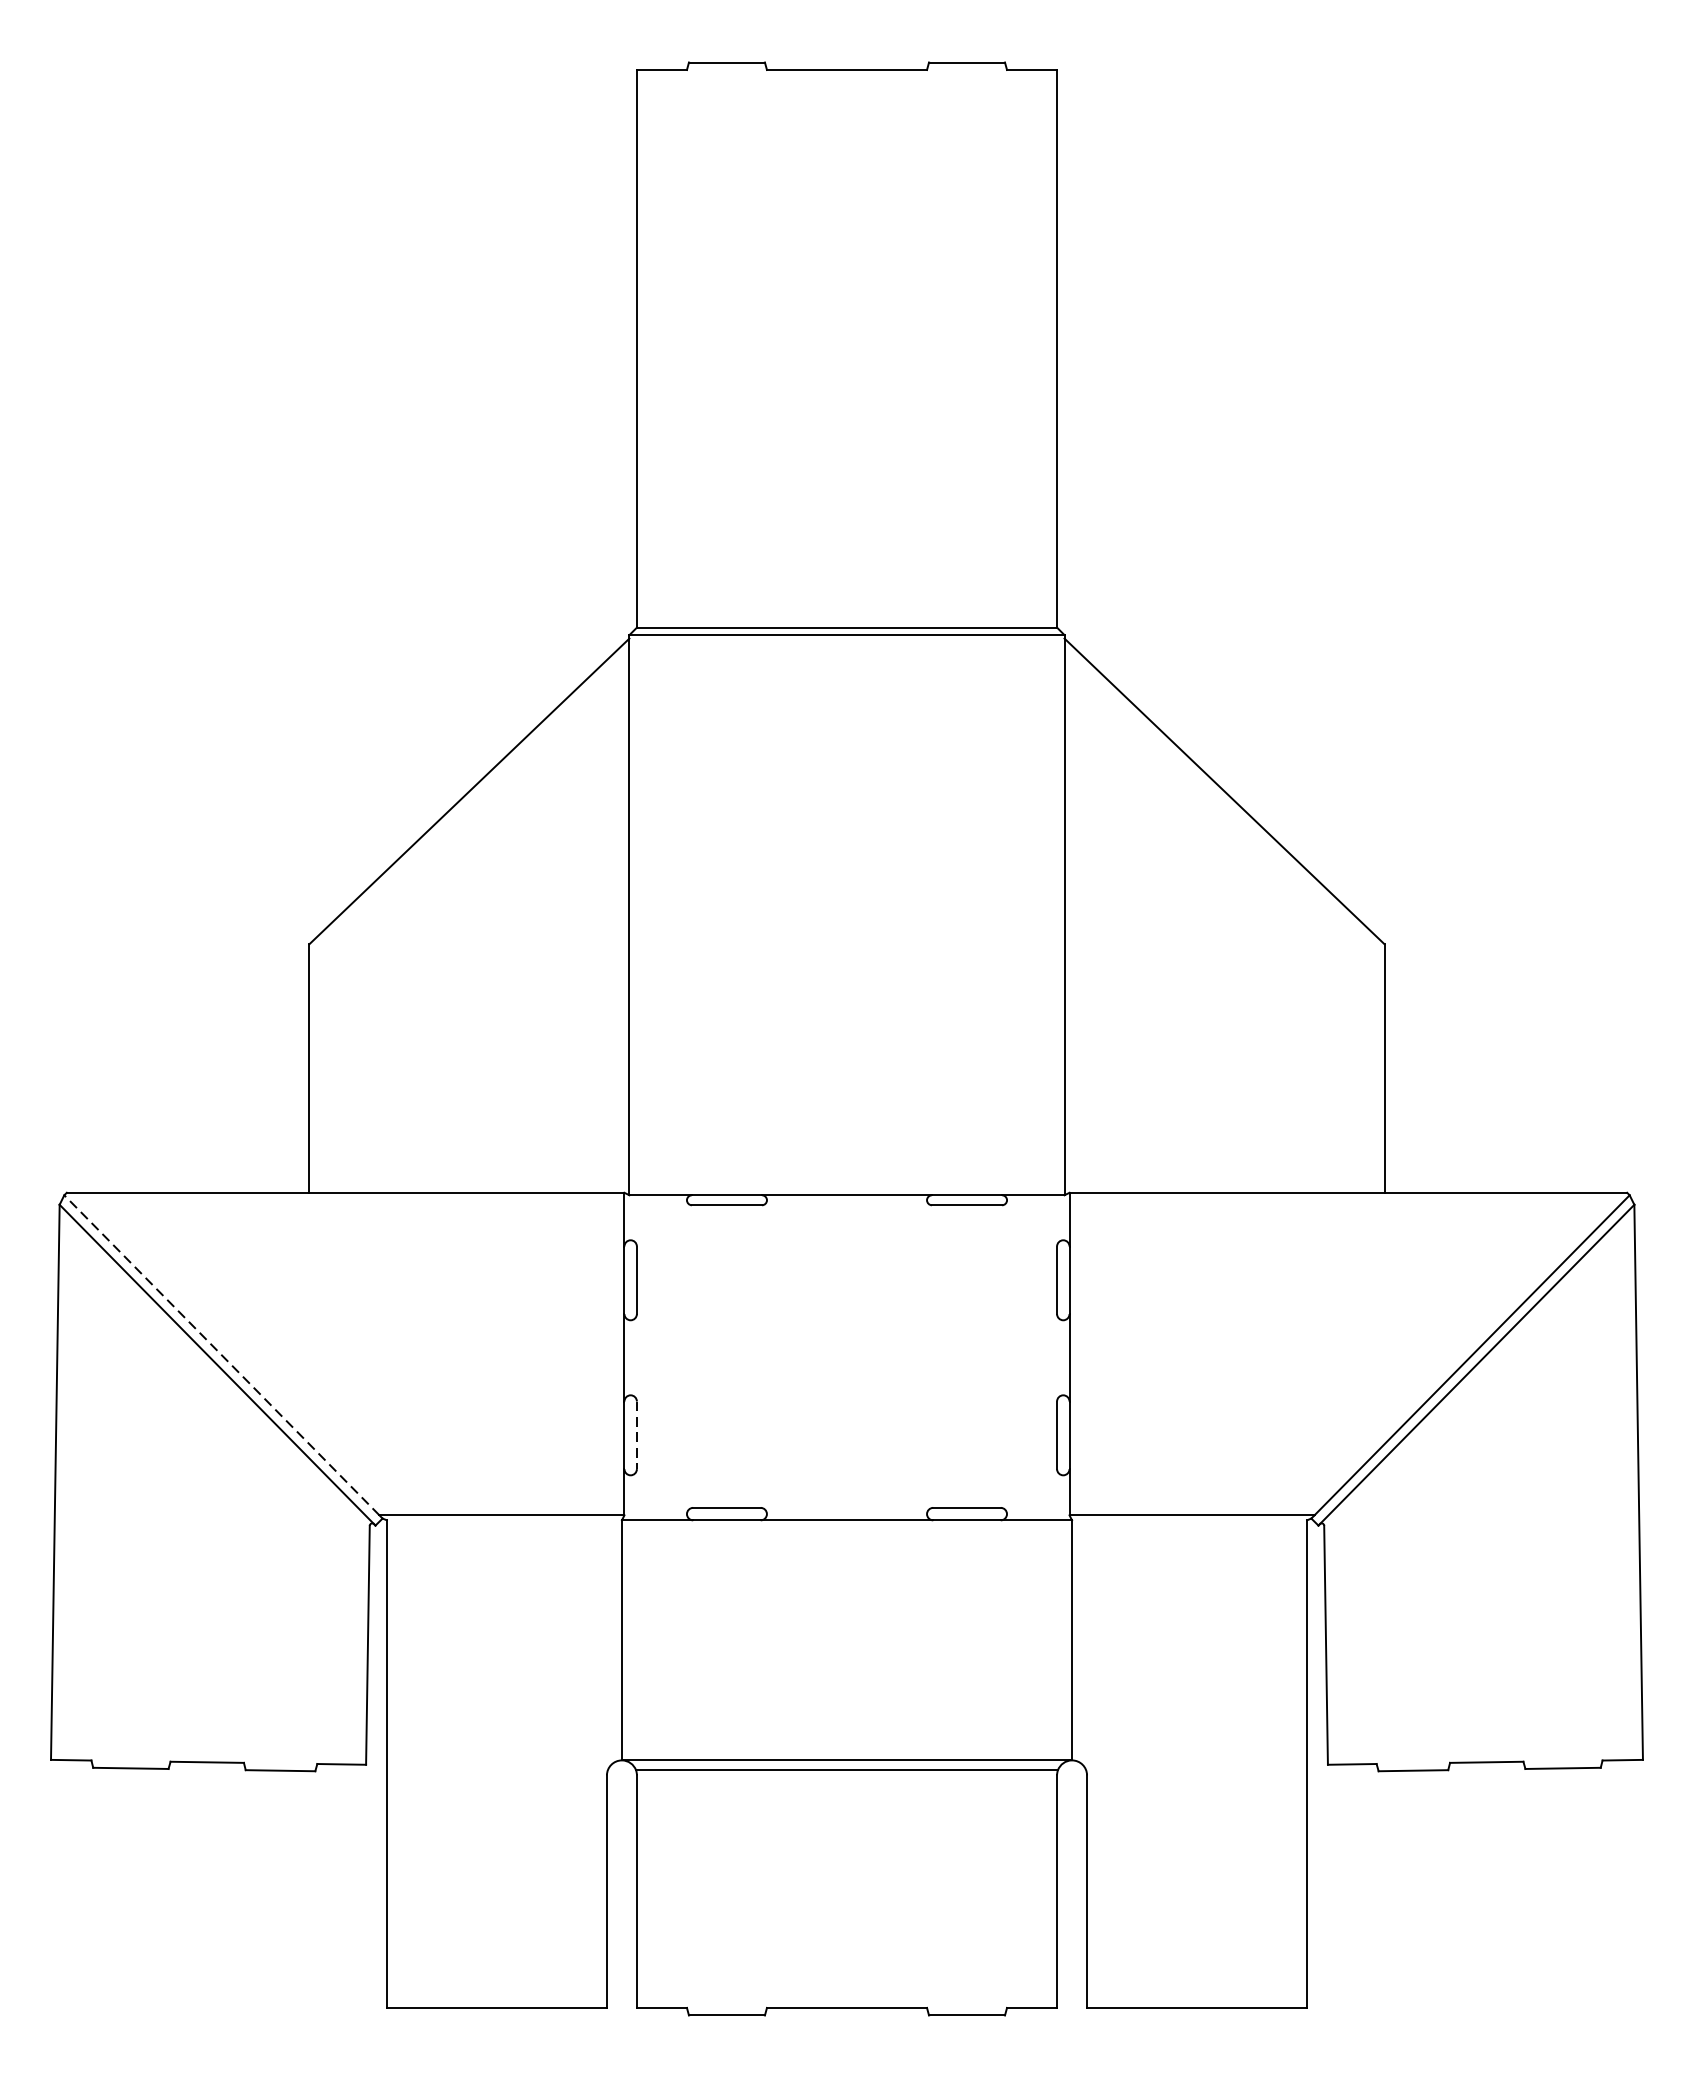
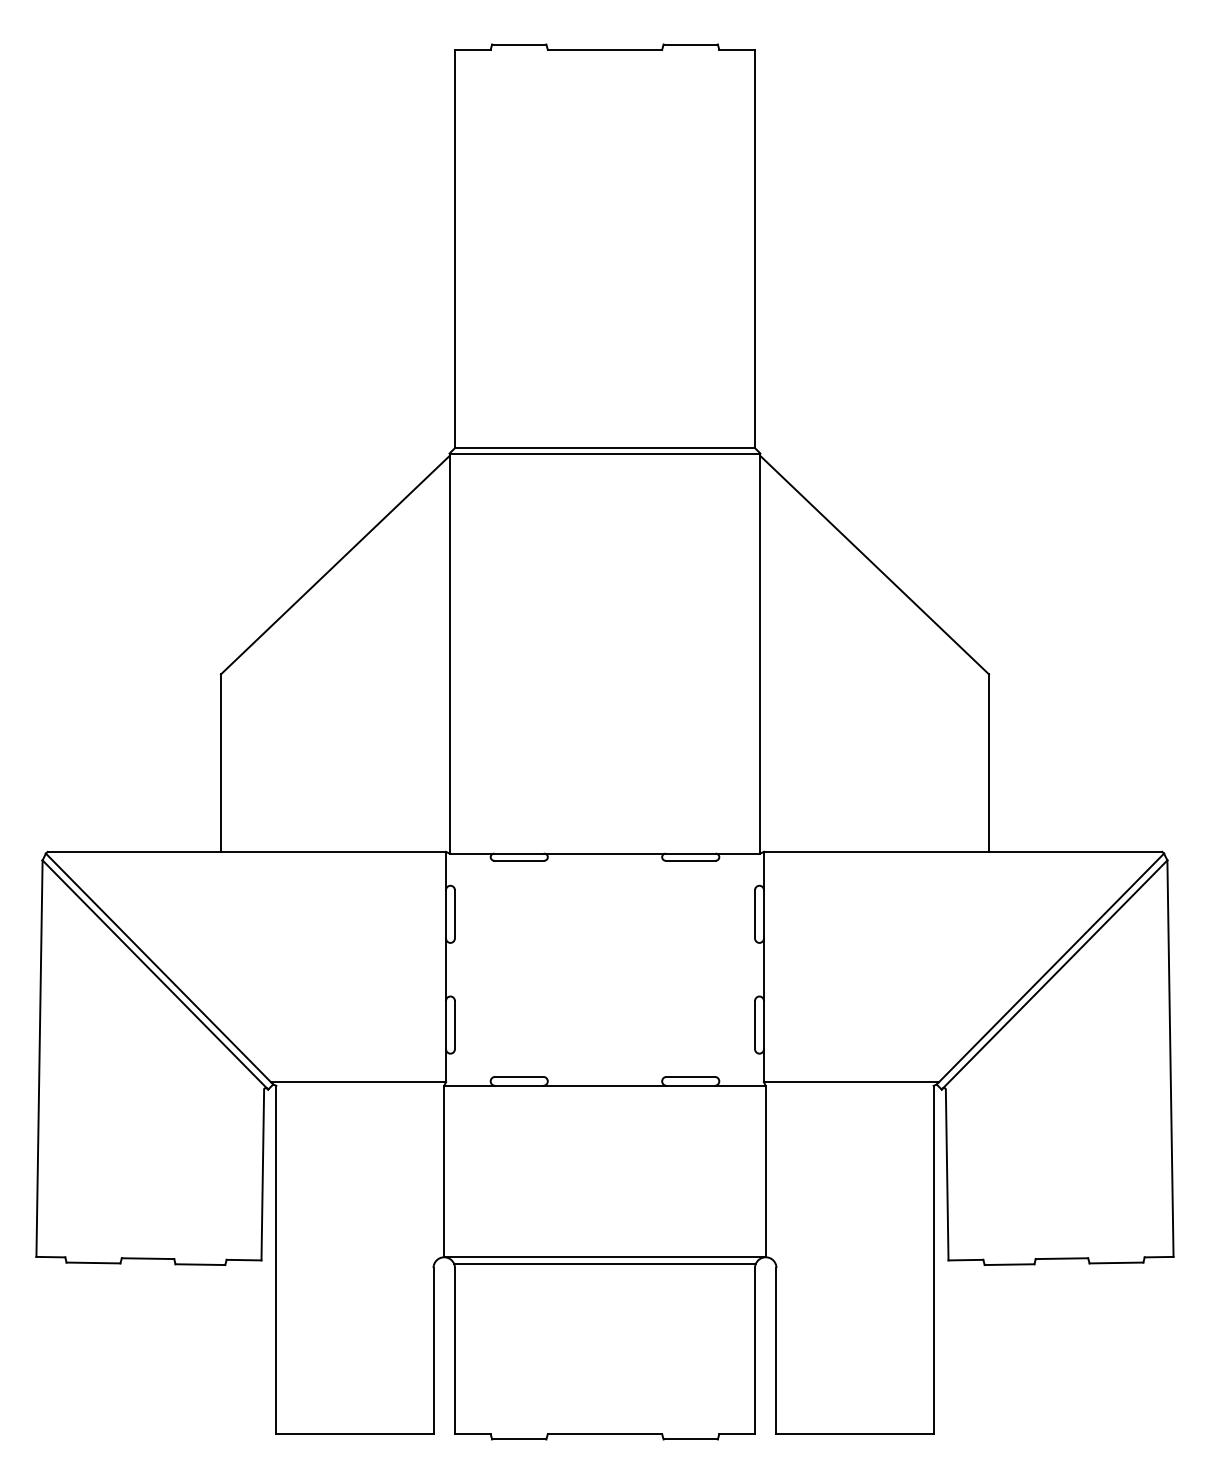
line: (221, 1354) -> (158, 967), dashed -> solid
line: (636, 1435) -> (454, 1025), dashed -> solid

